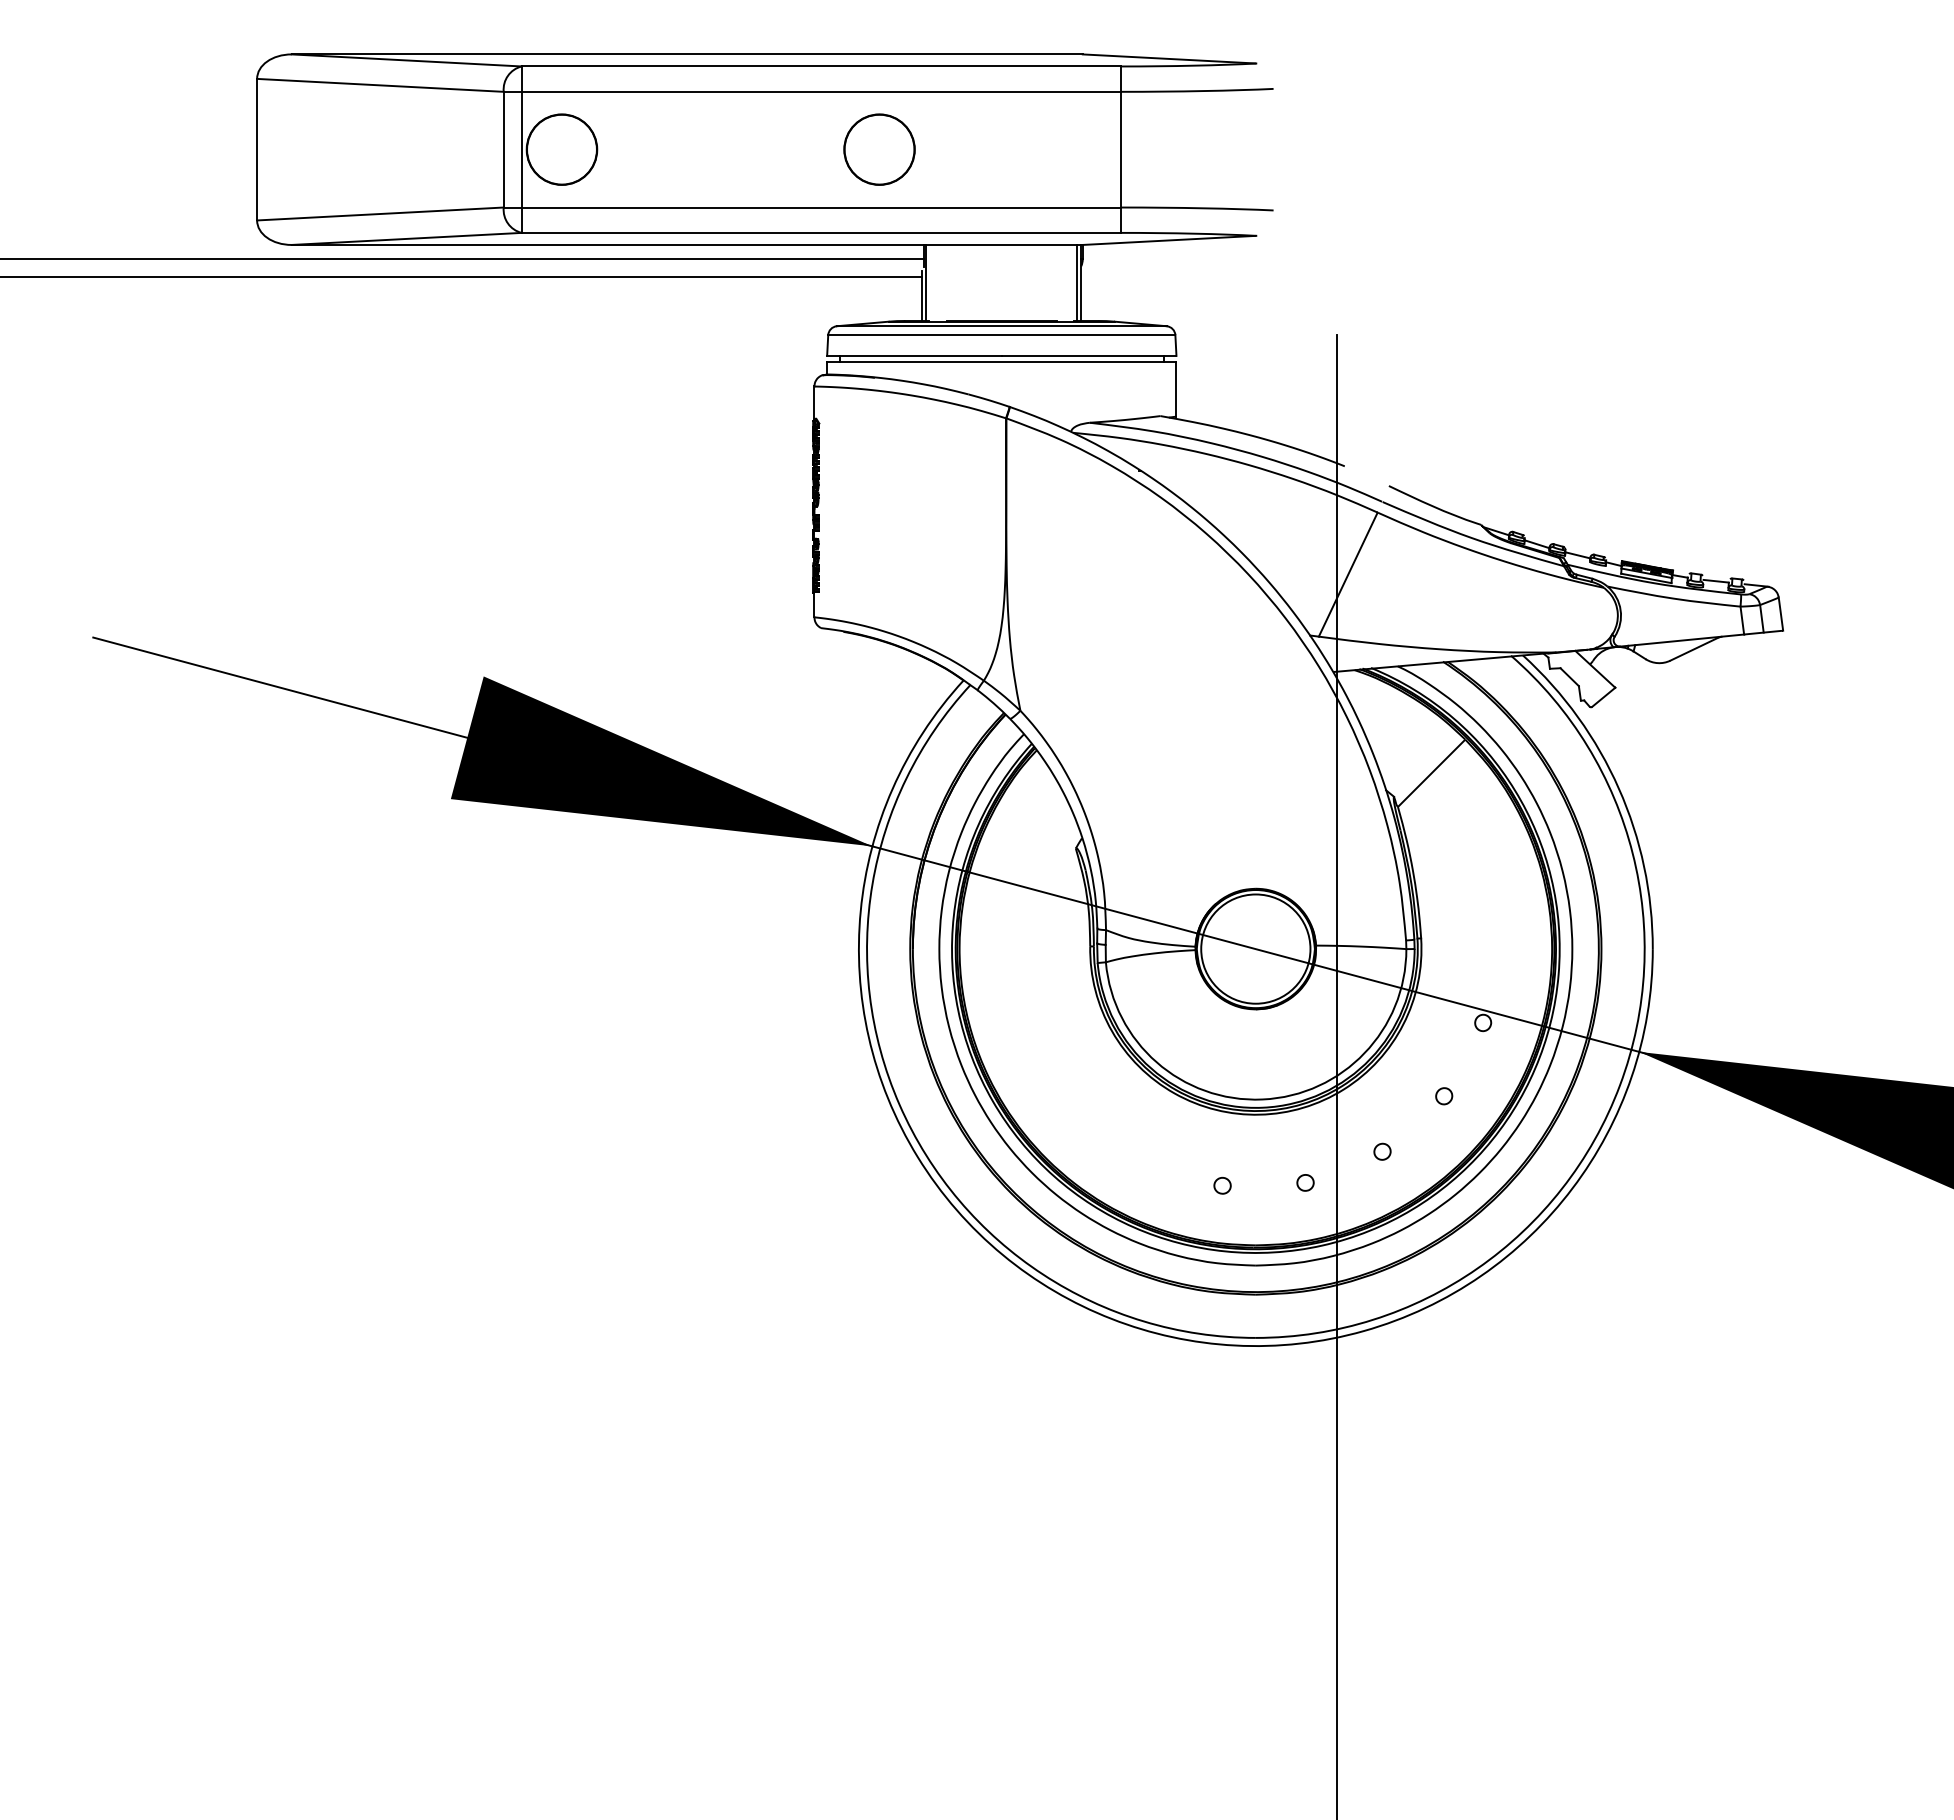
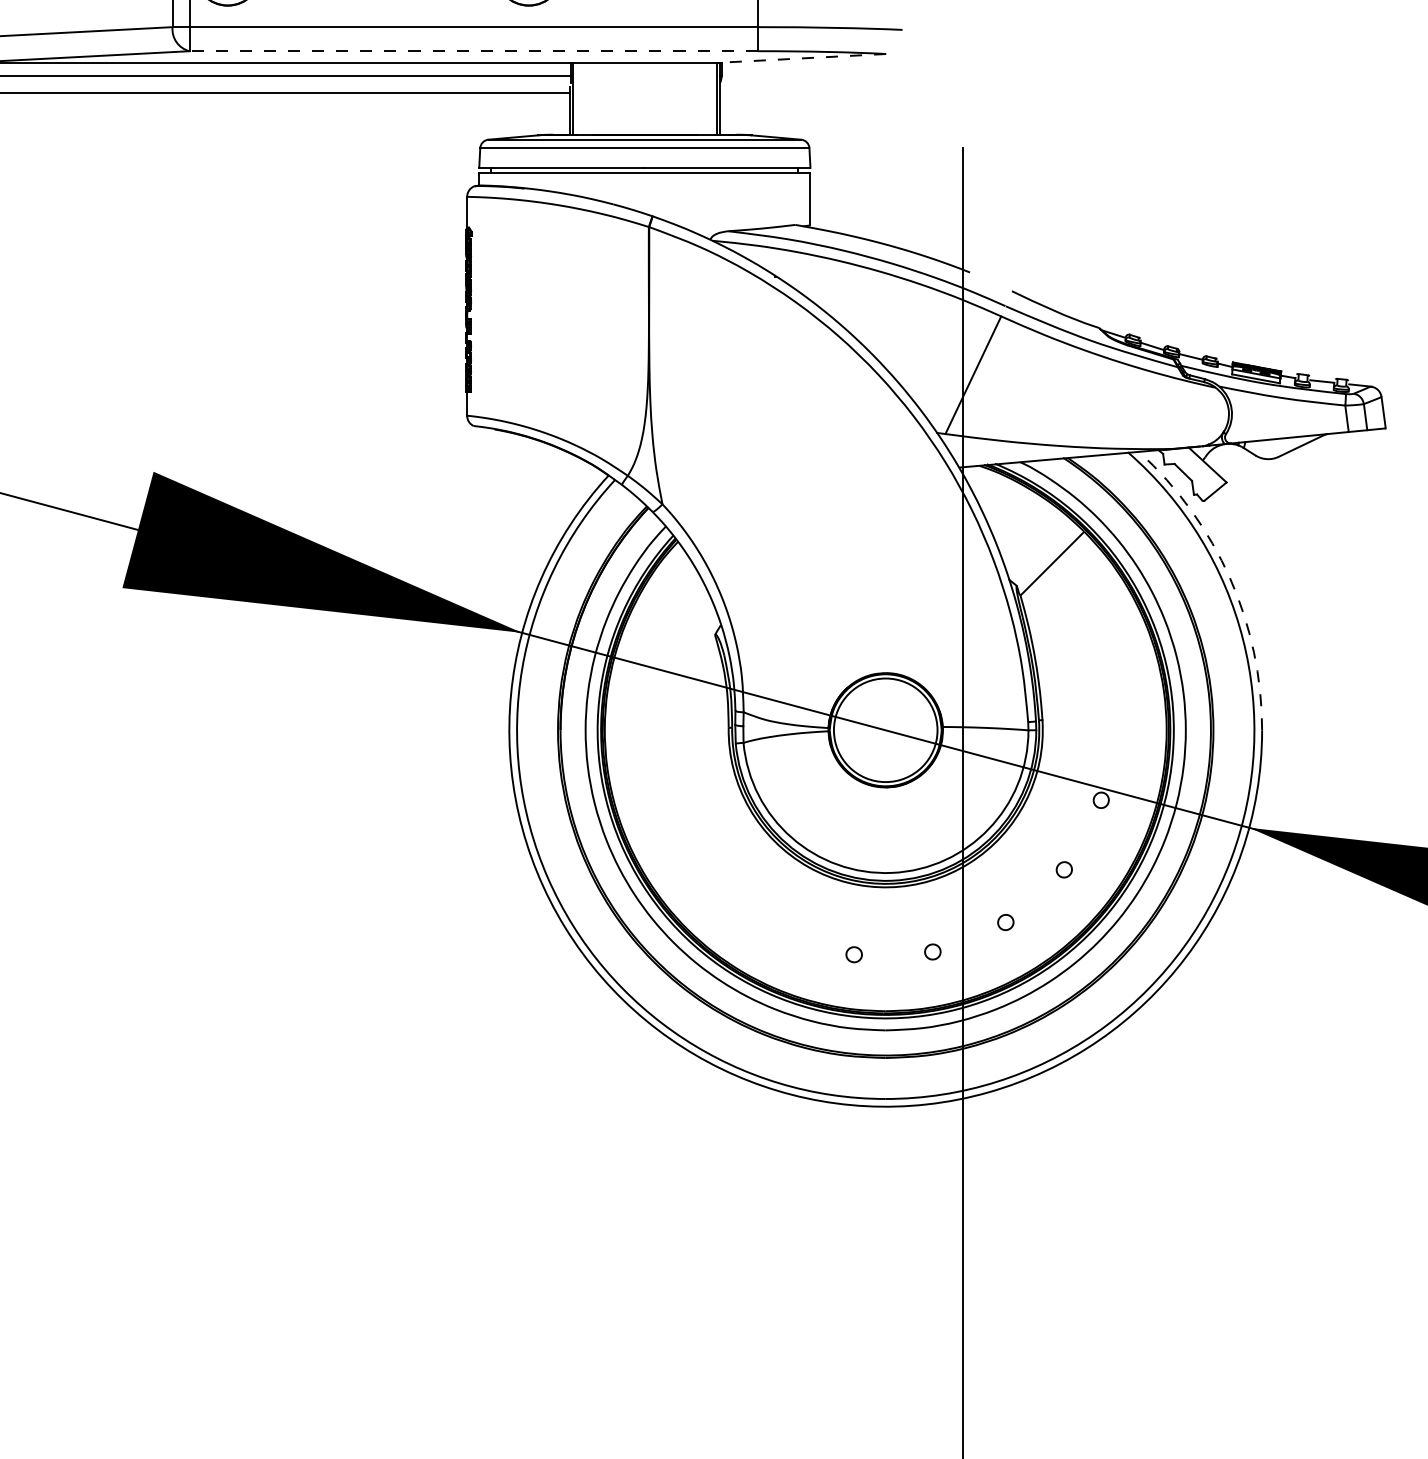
line: (821, 232) -> (473, 50), solid -> dashed
line: (1169, 240) -> (803, 58), solid -> dashed
arc: (1618, 788) -> (1229, 578), solid -> dashed

